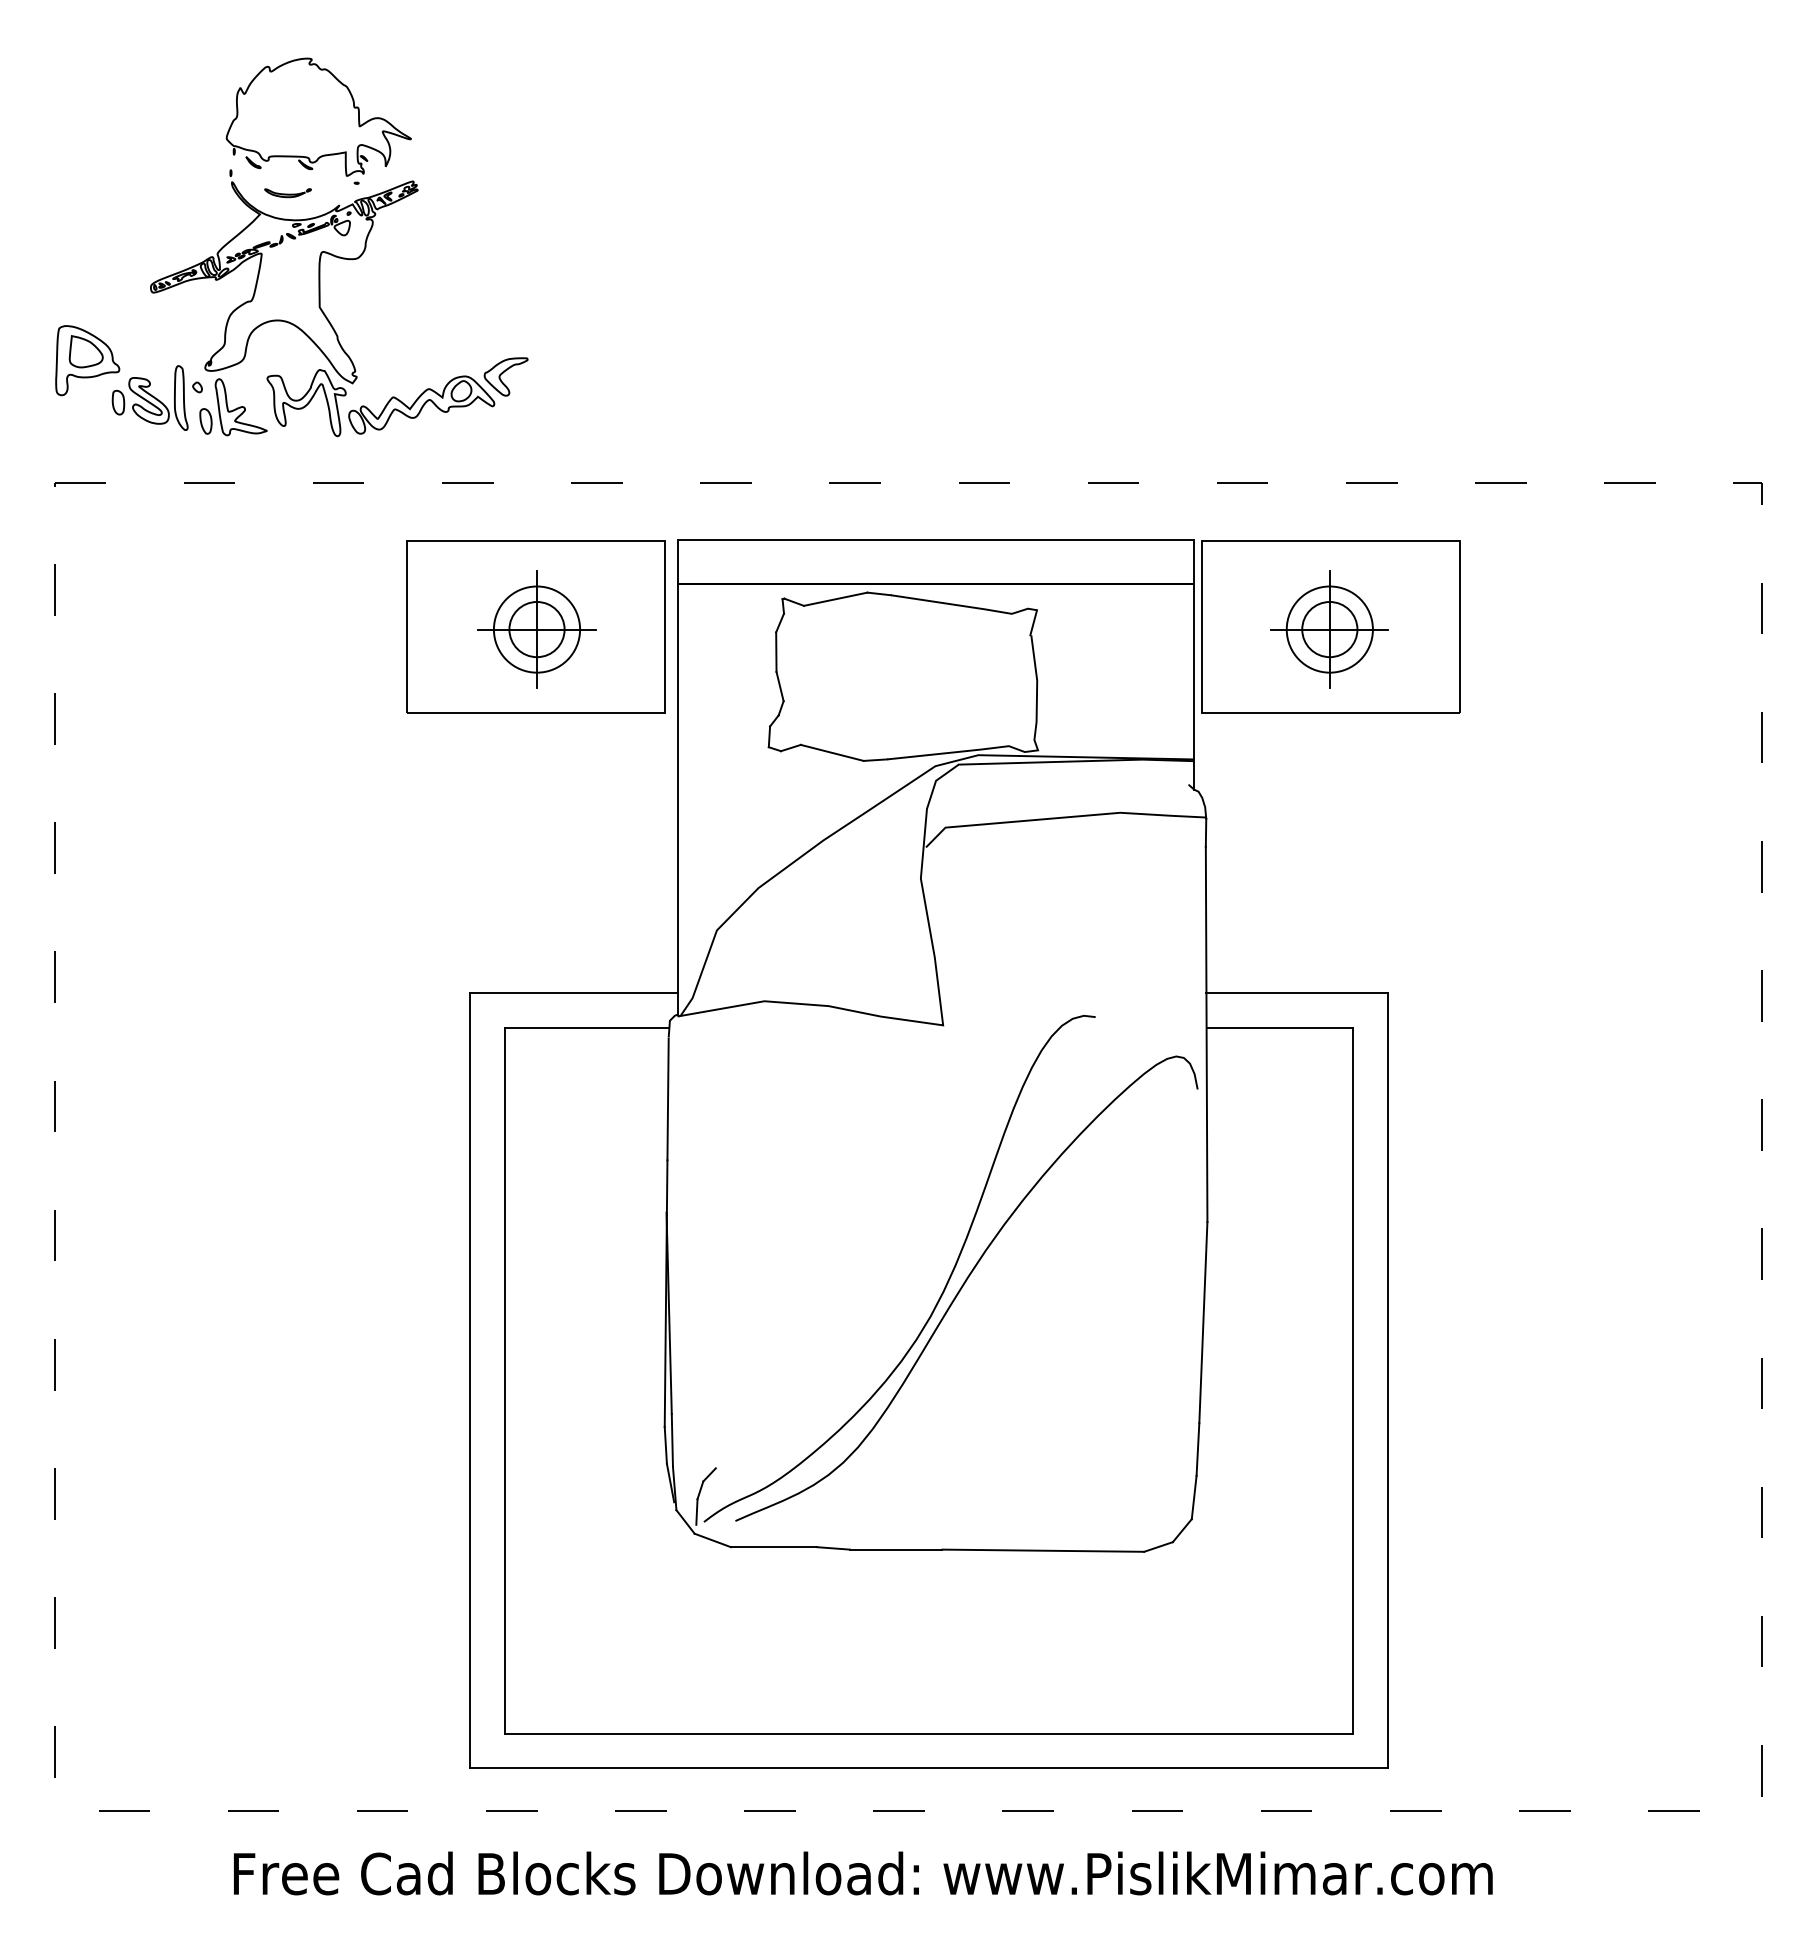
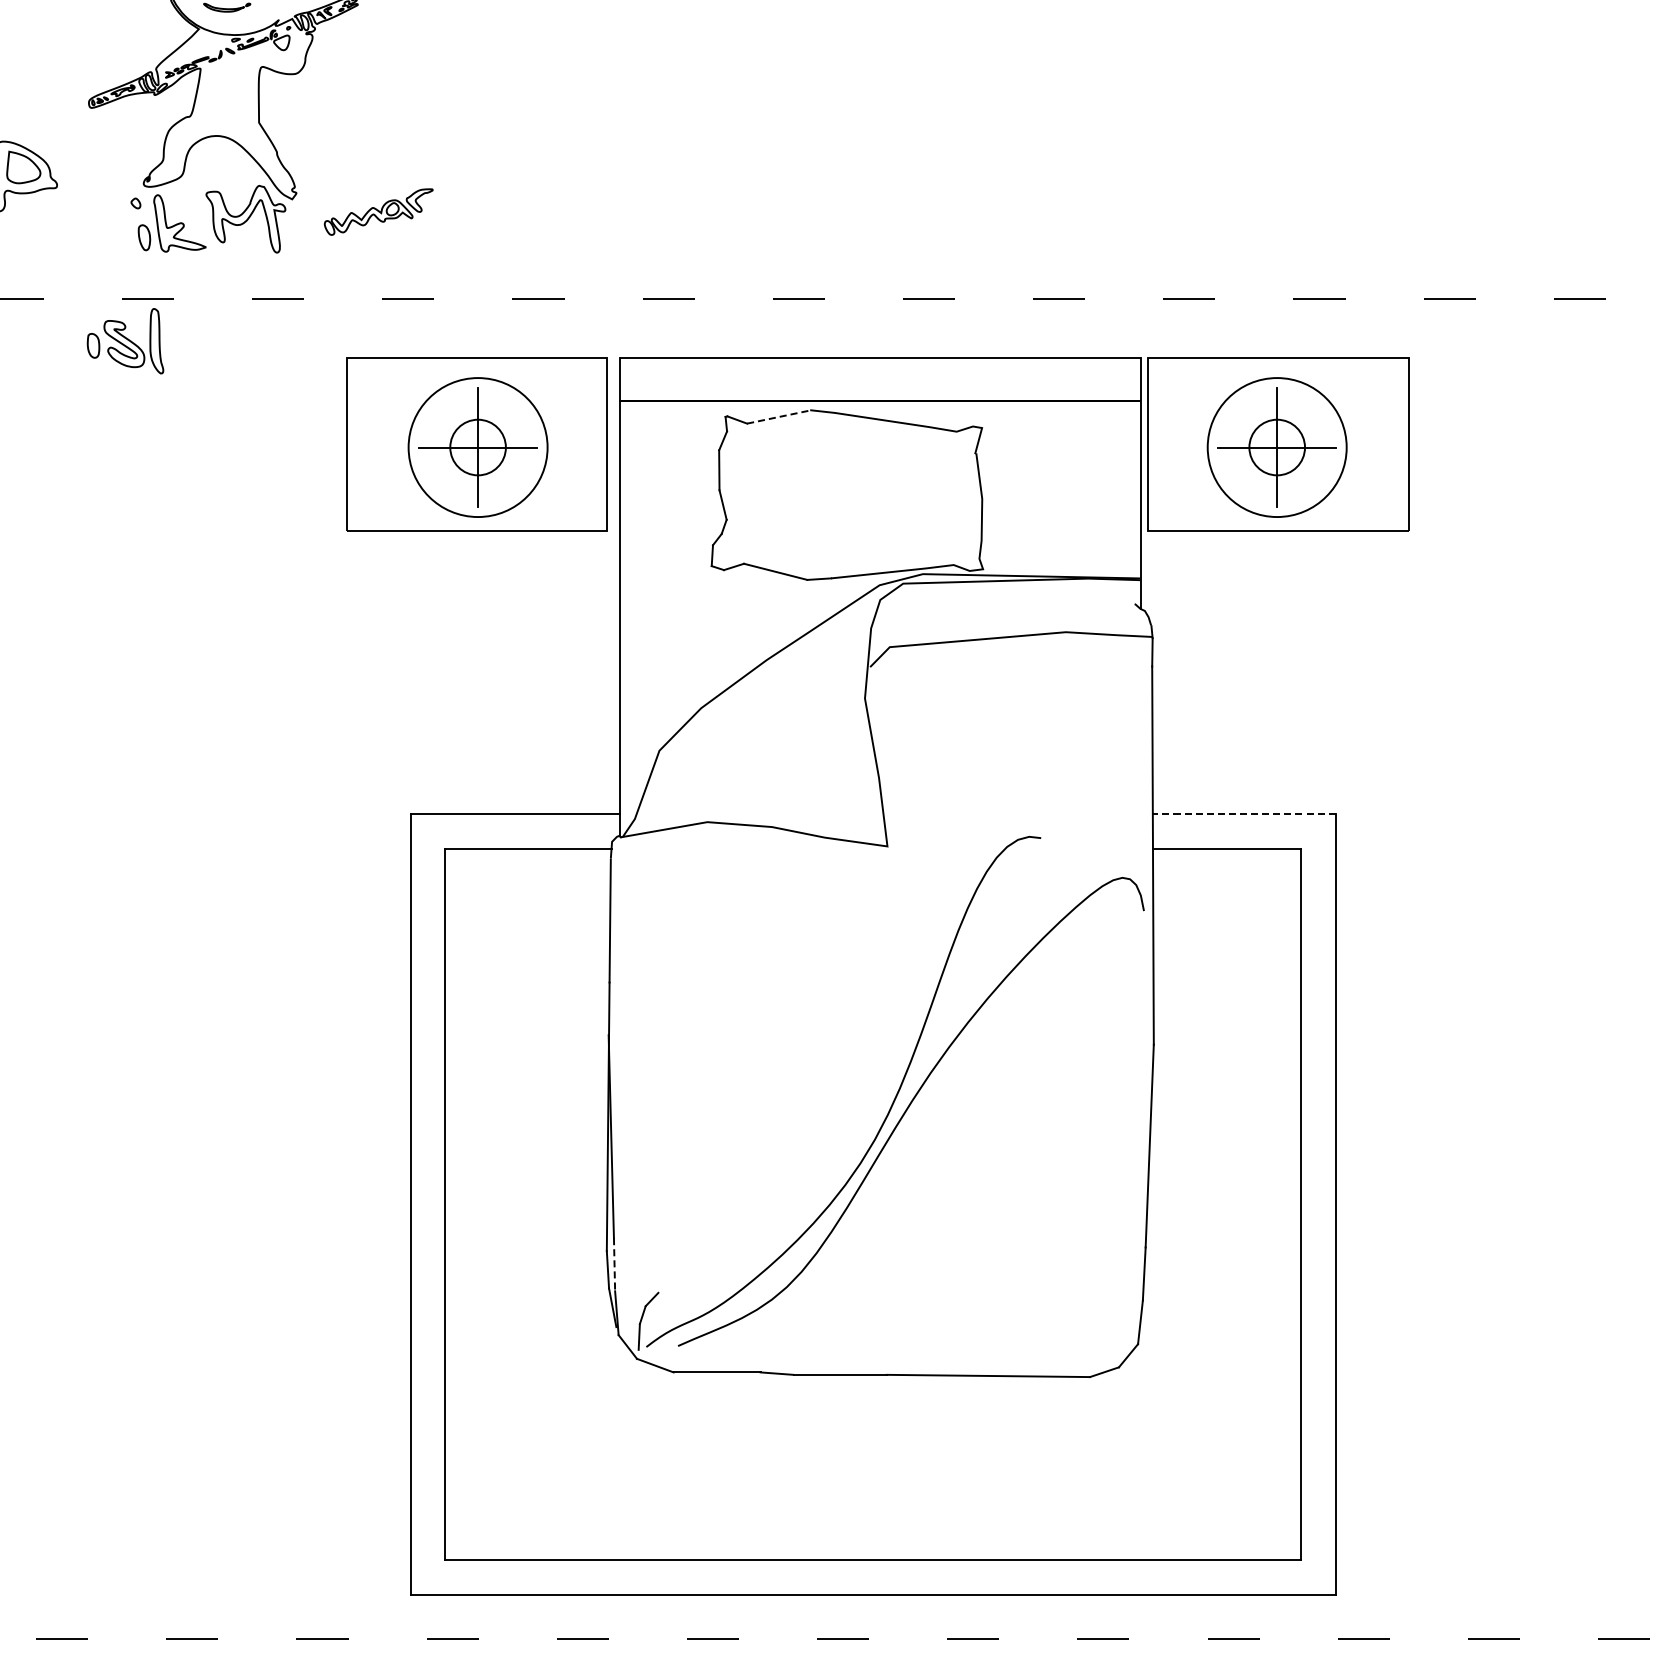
part: (438, 395) -> (378, 211), size x0.6
part: (149, 397) -> (124, 340), moved
line: (836, 599) -> (779, 417), solid -> dashed
circle: (536, 629) -> (477, 447), size x1.6
circle: (1329, 629) -> (1276, 447), size x1.6
line: (1297, 993) -> (1244, 814), solid -> dashed
line: (672, 1440) -> (614, 1264), solid -> dashed

